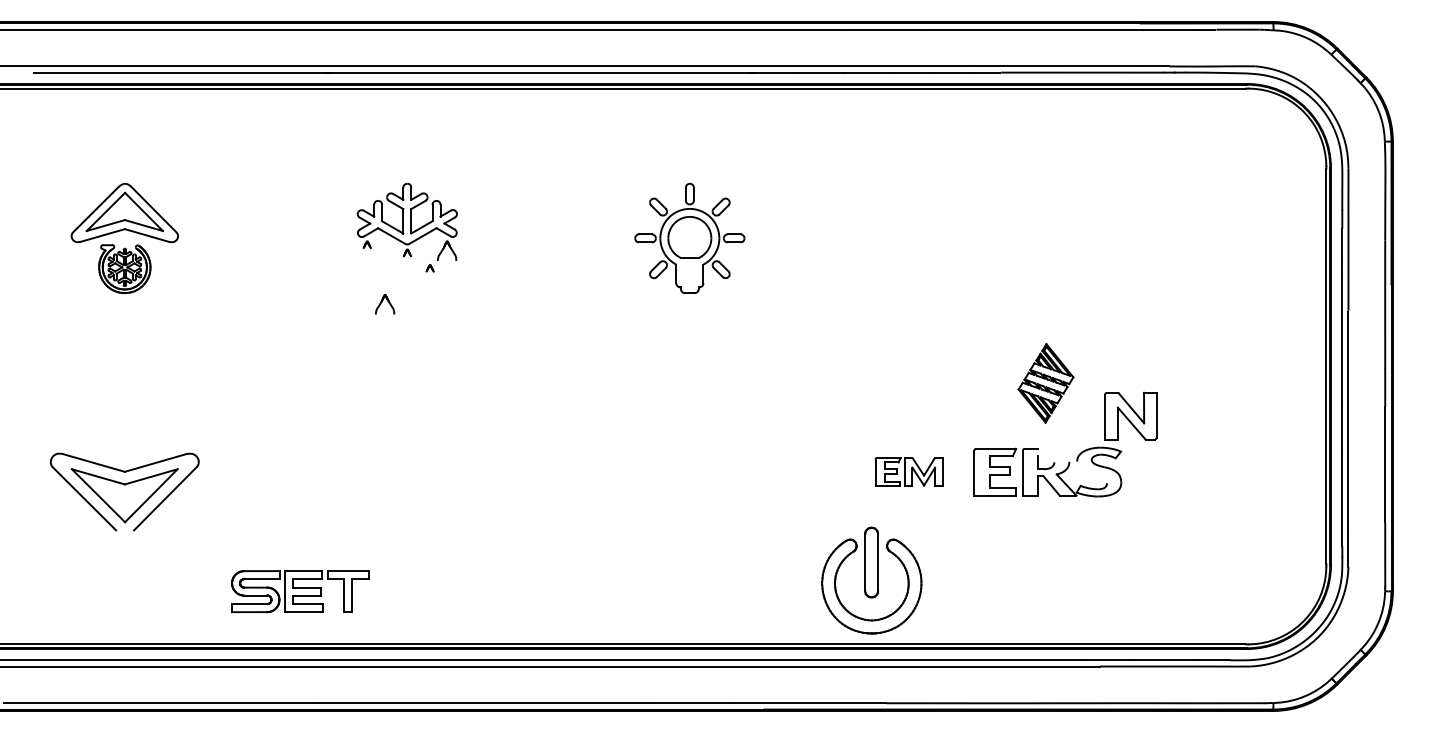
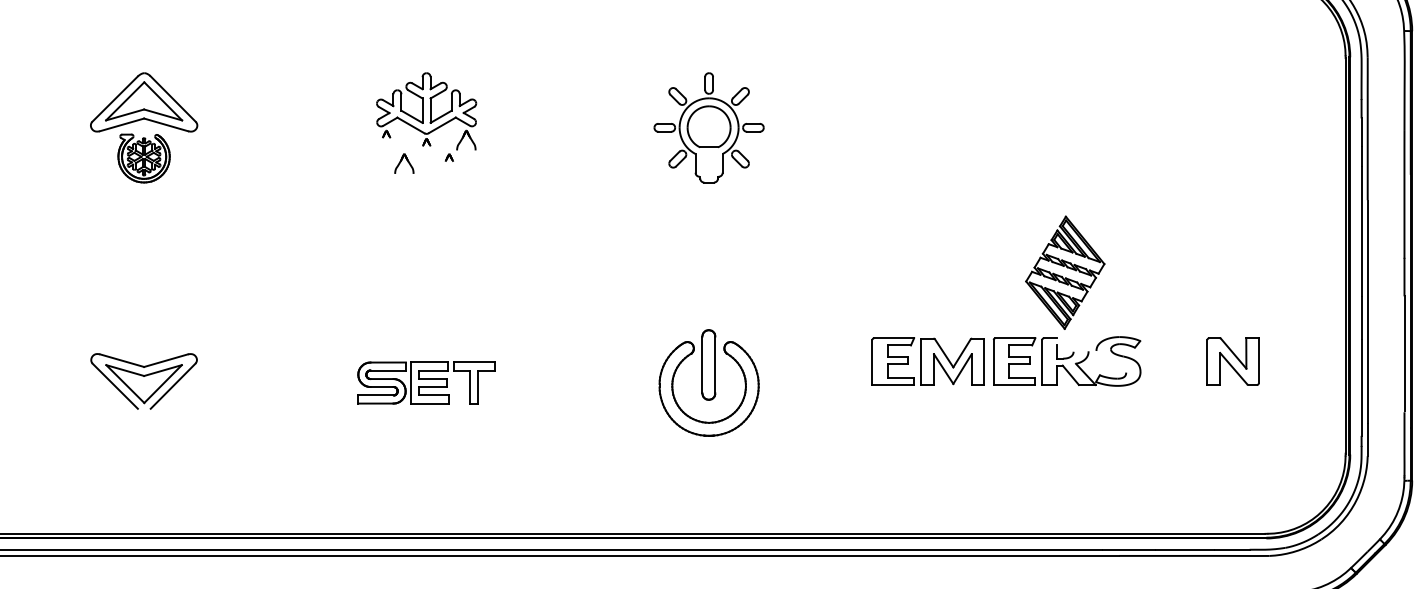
part: (385, 304) -> (404, 163), moved
part: (1045, 383) -> (1064, 272), size x1.43
part: (1130, 416) -> (1232, 361), moved
part: (908, 471) -> (927, 360), size x1.67
part: (124, 491) -> (143, 380), size x0.71
part: (871, 580) -> (708, 382), moved
part: (300, 591) -> (426, 382), moved

